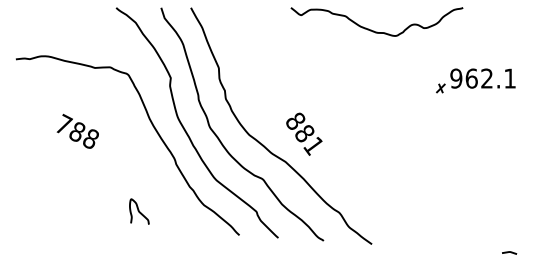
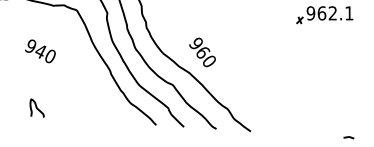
text: (76, 130) -> (40, 50), 788 -> 940
text: (304, 133) -> (202, 52), 881 -> 960
curve: (139, 211) -> (37, 108), moved

